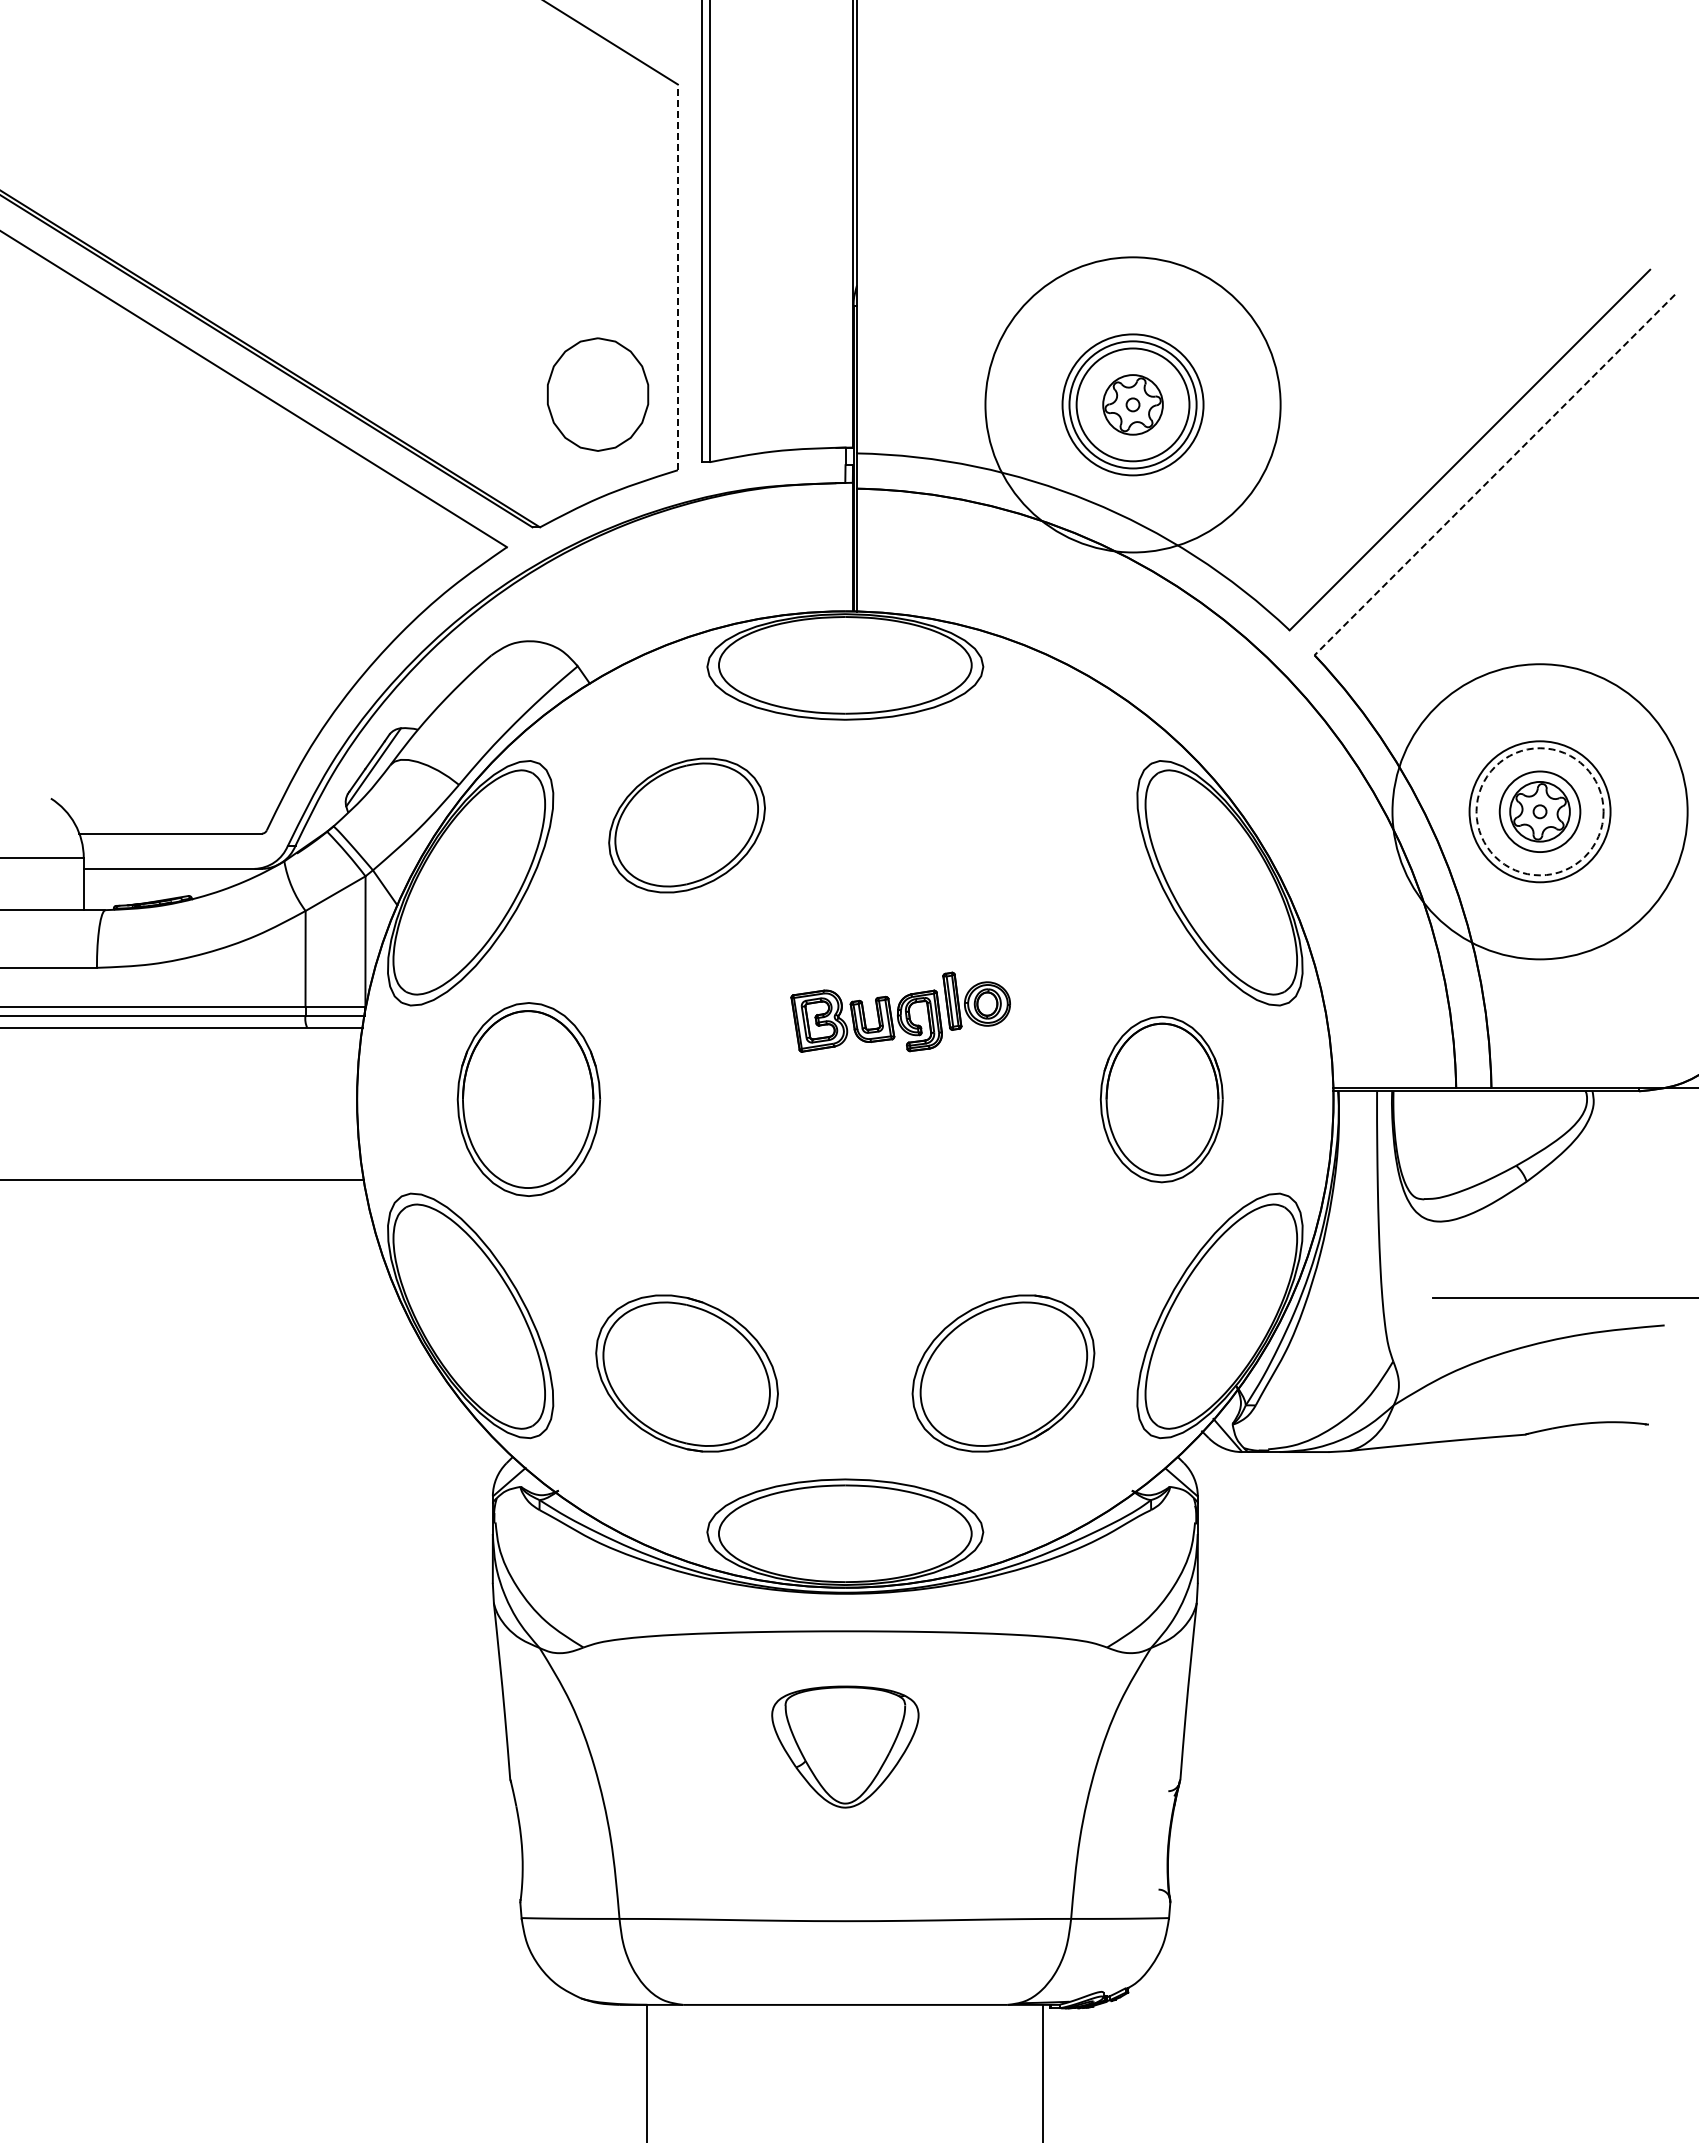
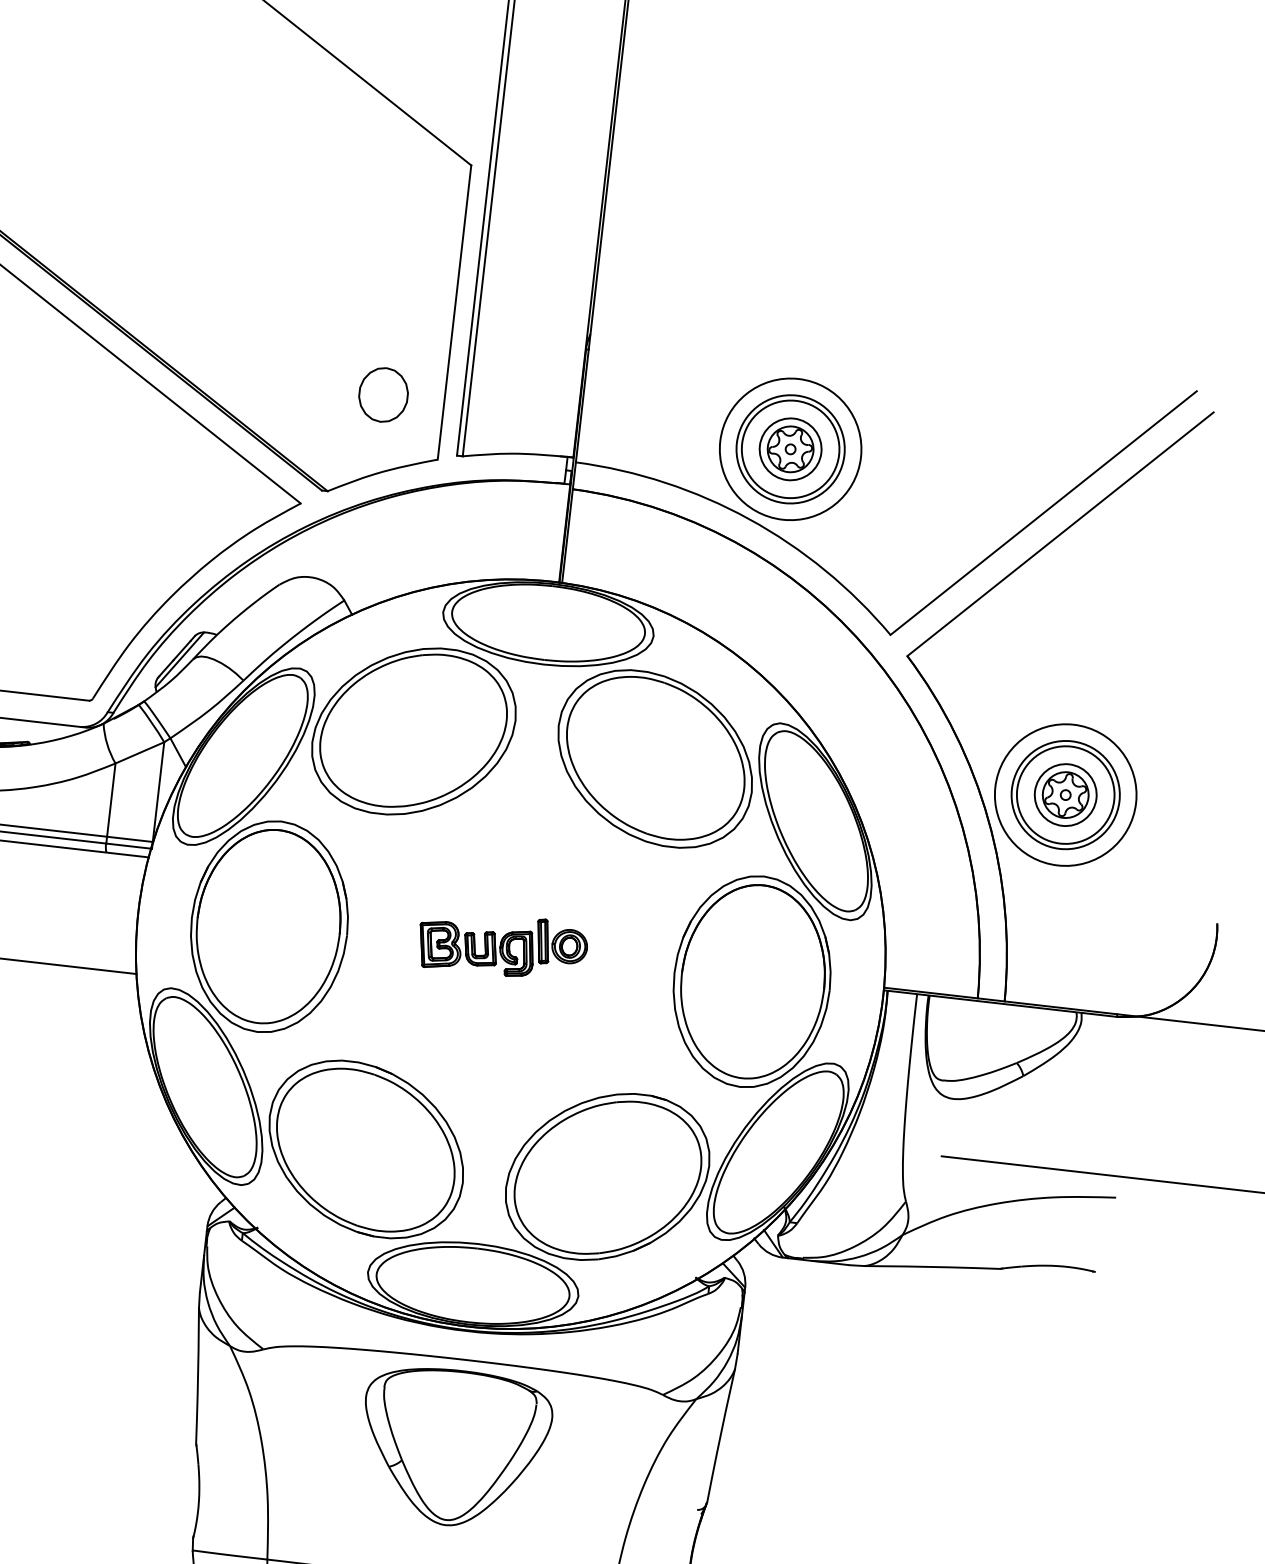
line: (677, 277) -> (454, 312), dashed -> solid
part: (598, 394) -> (383, 394), size x0.62
circle: (1132, 404) -> (790, 449), size x0.62
circle: (1132, 404) -> (790, 449), size x0.71
line: (1494, 475) -> (1060, 534), dashed -> solid
circle: (1539, 811) -> (1065, 794), dashed -> solid
circle: (1539, 811) -> (1065, 794), size x0.62
part: (686, 825) -> (413, 731), size x1.67
part: (1003, 825) -> (655, 758), added
part: (900, 1011) -> (502, 944), moved
part: (528, 1099) -> (269, 926), size x1.43
part: (1161, 1099) -> (751, 981), size x1.67
part: (686, 1373) -> (365, 1149), size x1.43
part: (1003, 1373) -> (607, 1176), size x1.43
part: (845, 1746) -> (454, 1447), size x1.67

